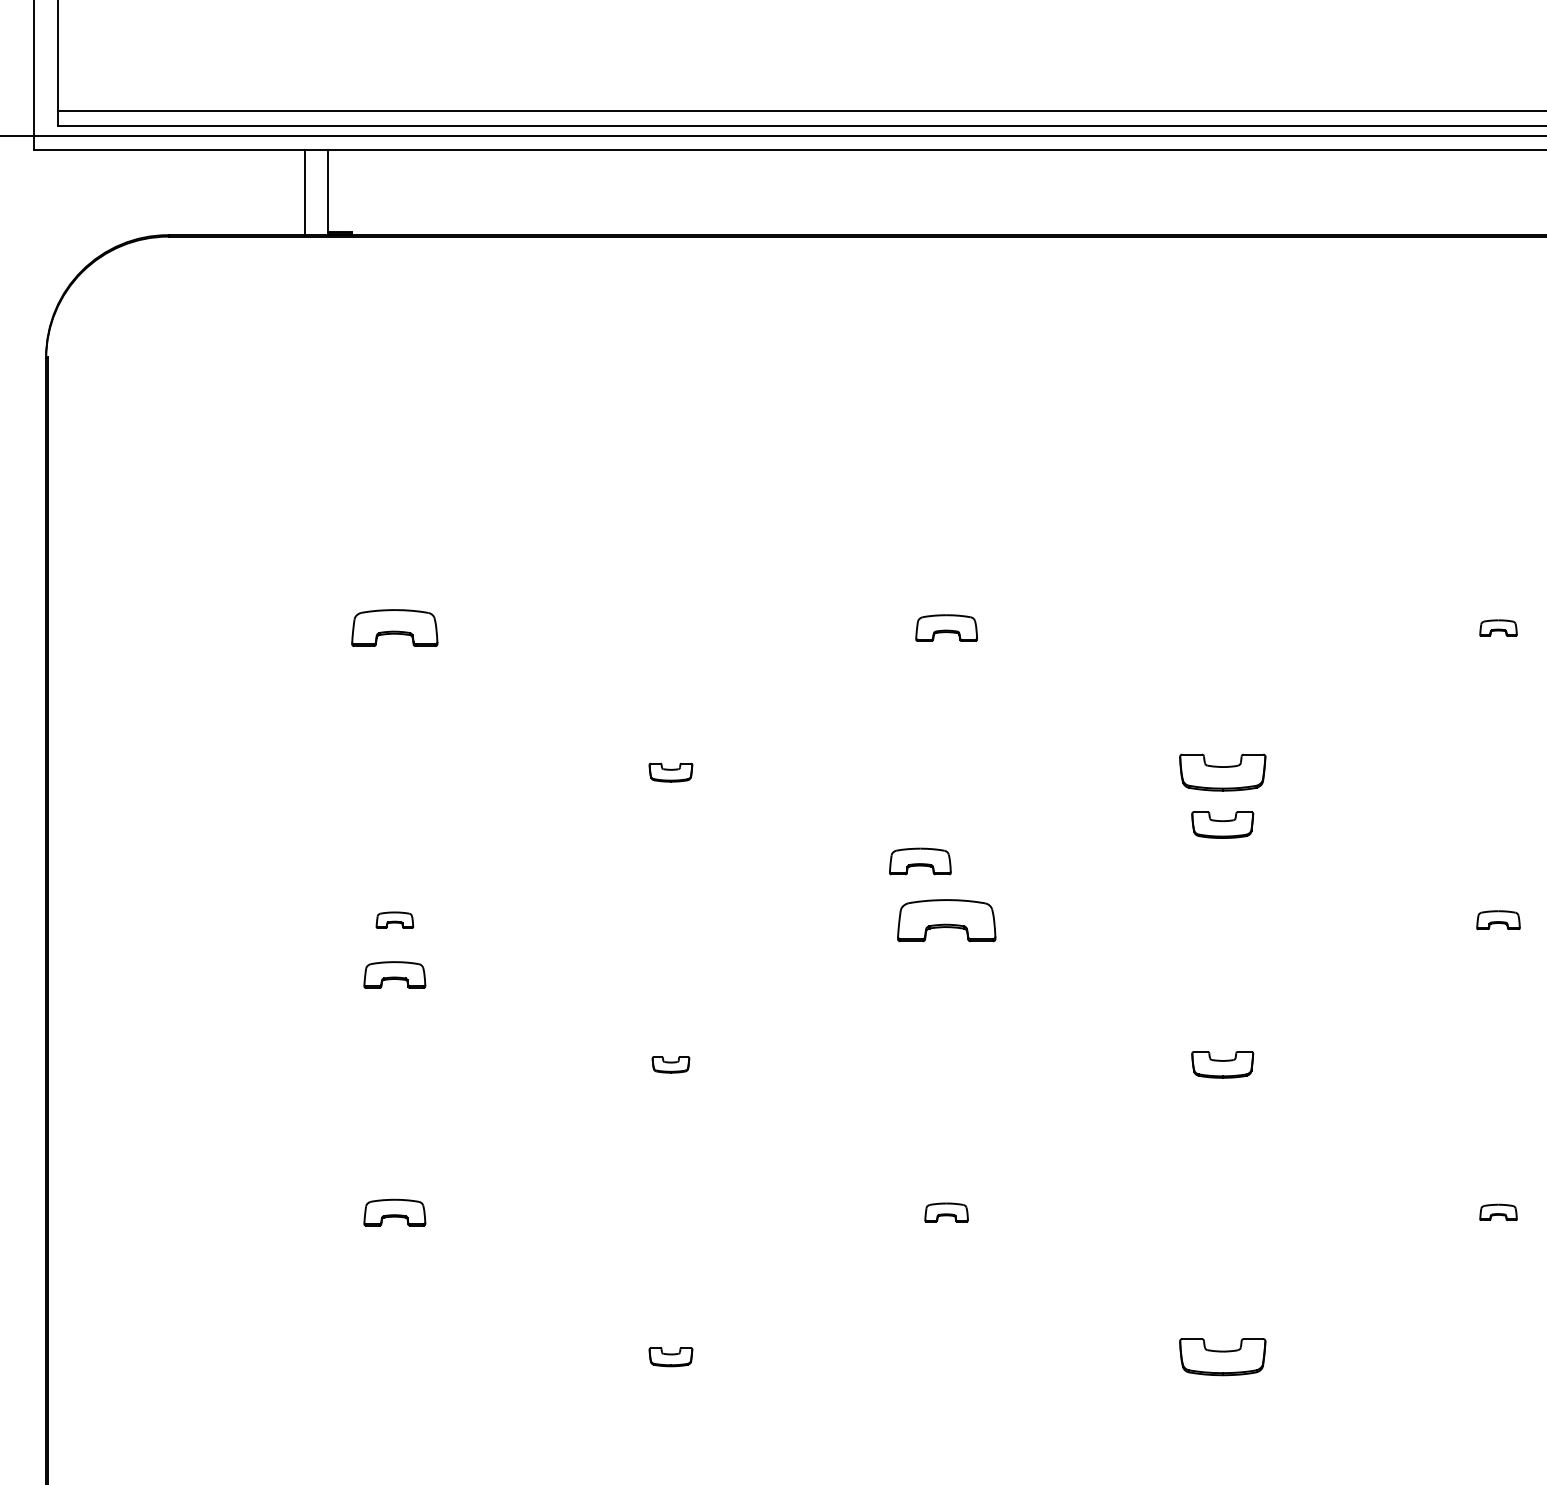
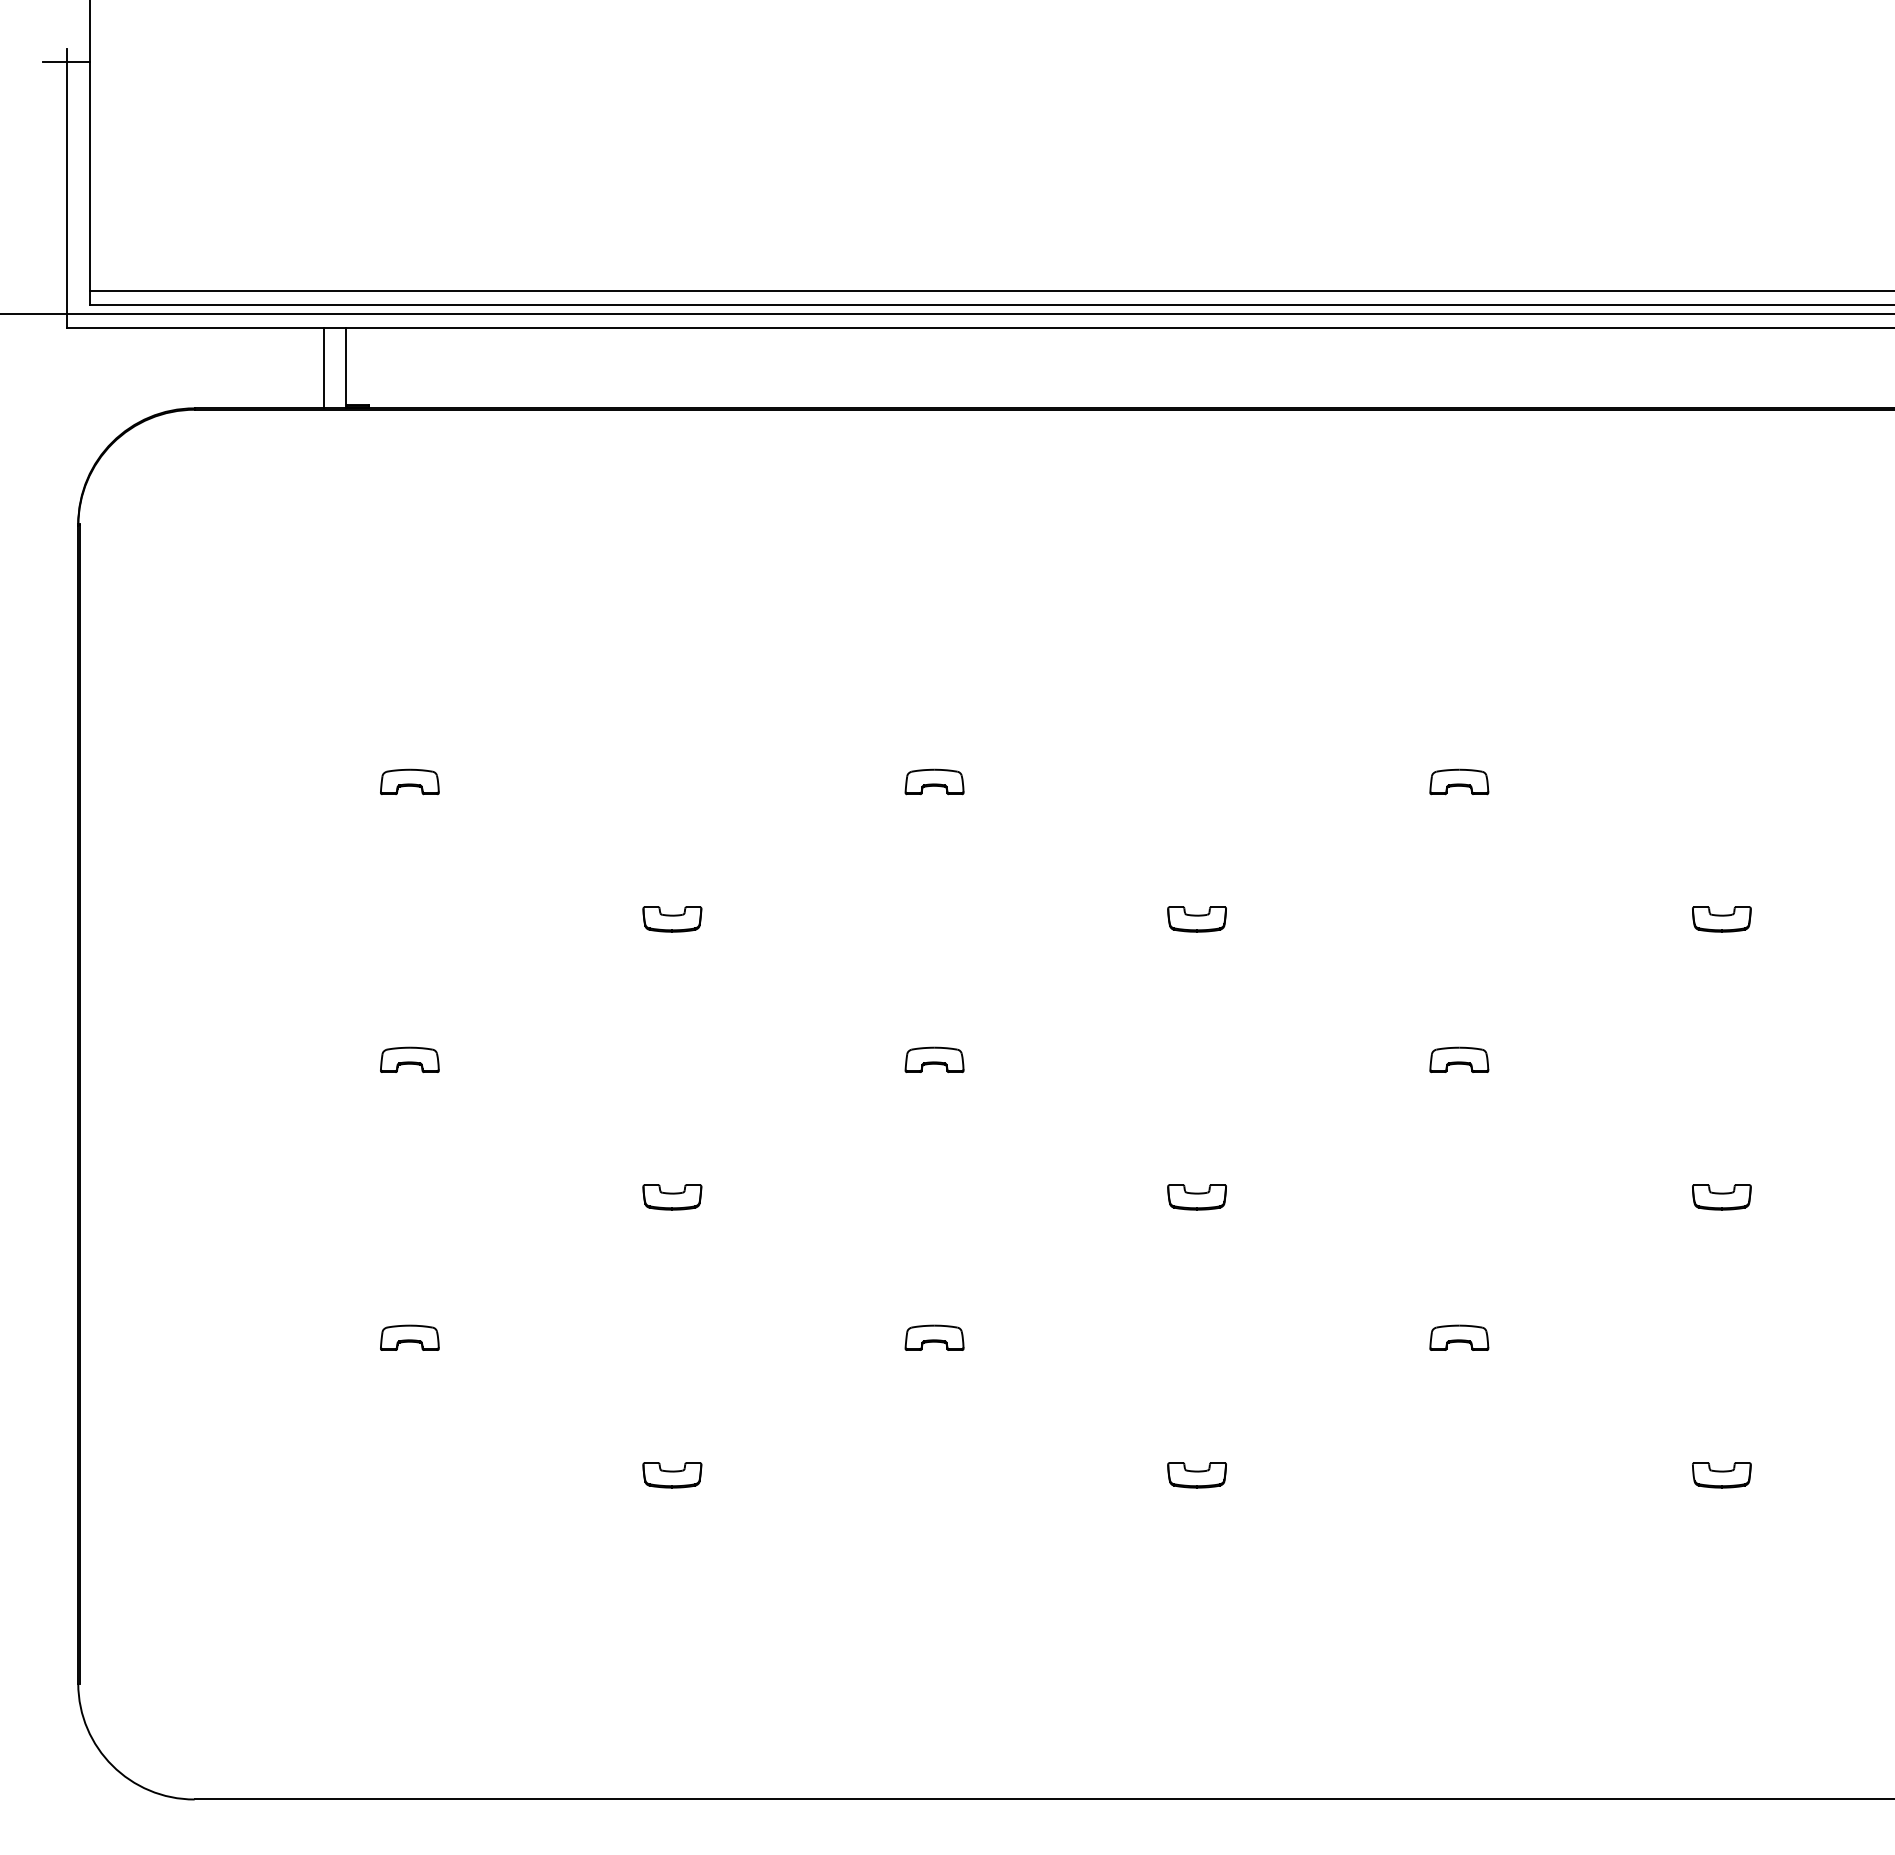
part: (394, 627) -> (409, 781), size x0.71
part: (1498, 627) -> (1459, 781), size x1.67
part: (671, 772) -> (672, 919), size x1.43
part: (1222, 772) -> (1196, 919), size x0.71
part: (1222, 825) -> (1196, 969), removed
part: (920, 861) -> (909, 1003), removed
part: (394, 919) -> (409, 1059), size x1.67
part: (946, 919) -> (934, 1059), size x0.62
part: (1498, 919) -> (1459, 1059), size x1.43
part: (394, 974) -> (409, 1111), removed
part: (671, 1065) -> (672, 1197), size x1.67
part: (946, 1212) -> (934, 1337), size x1.43
part: (1498, 1212) -> (1459, 1337), size x1.67
part: (671, 1357) -> (672, 1475), size x1.43
part: (1222, 1357) -> (1196, 1475), size x0.71

